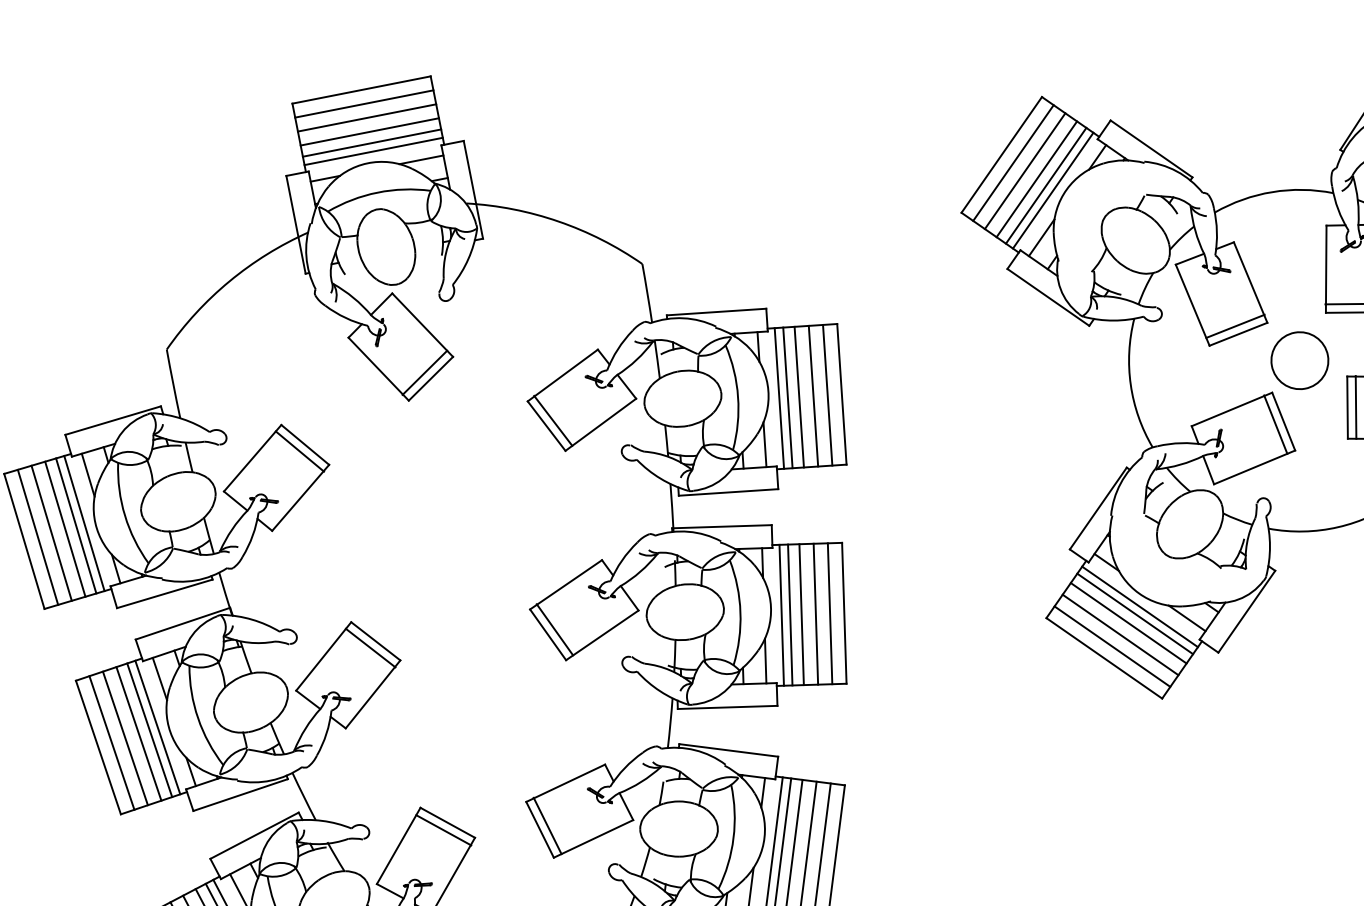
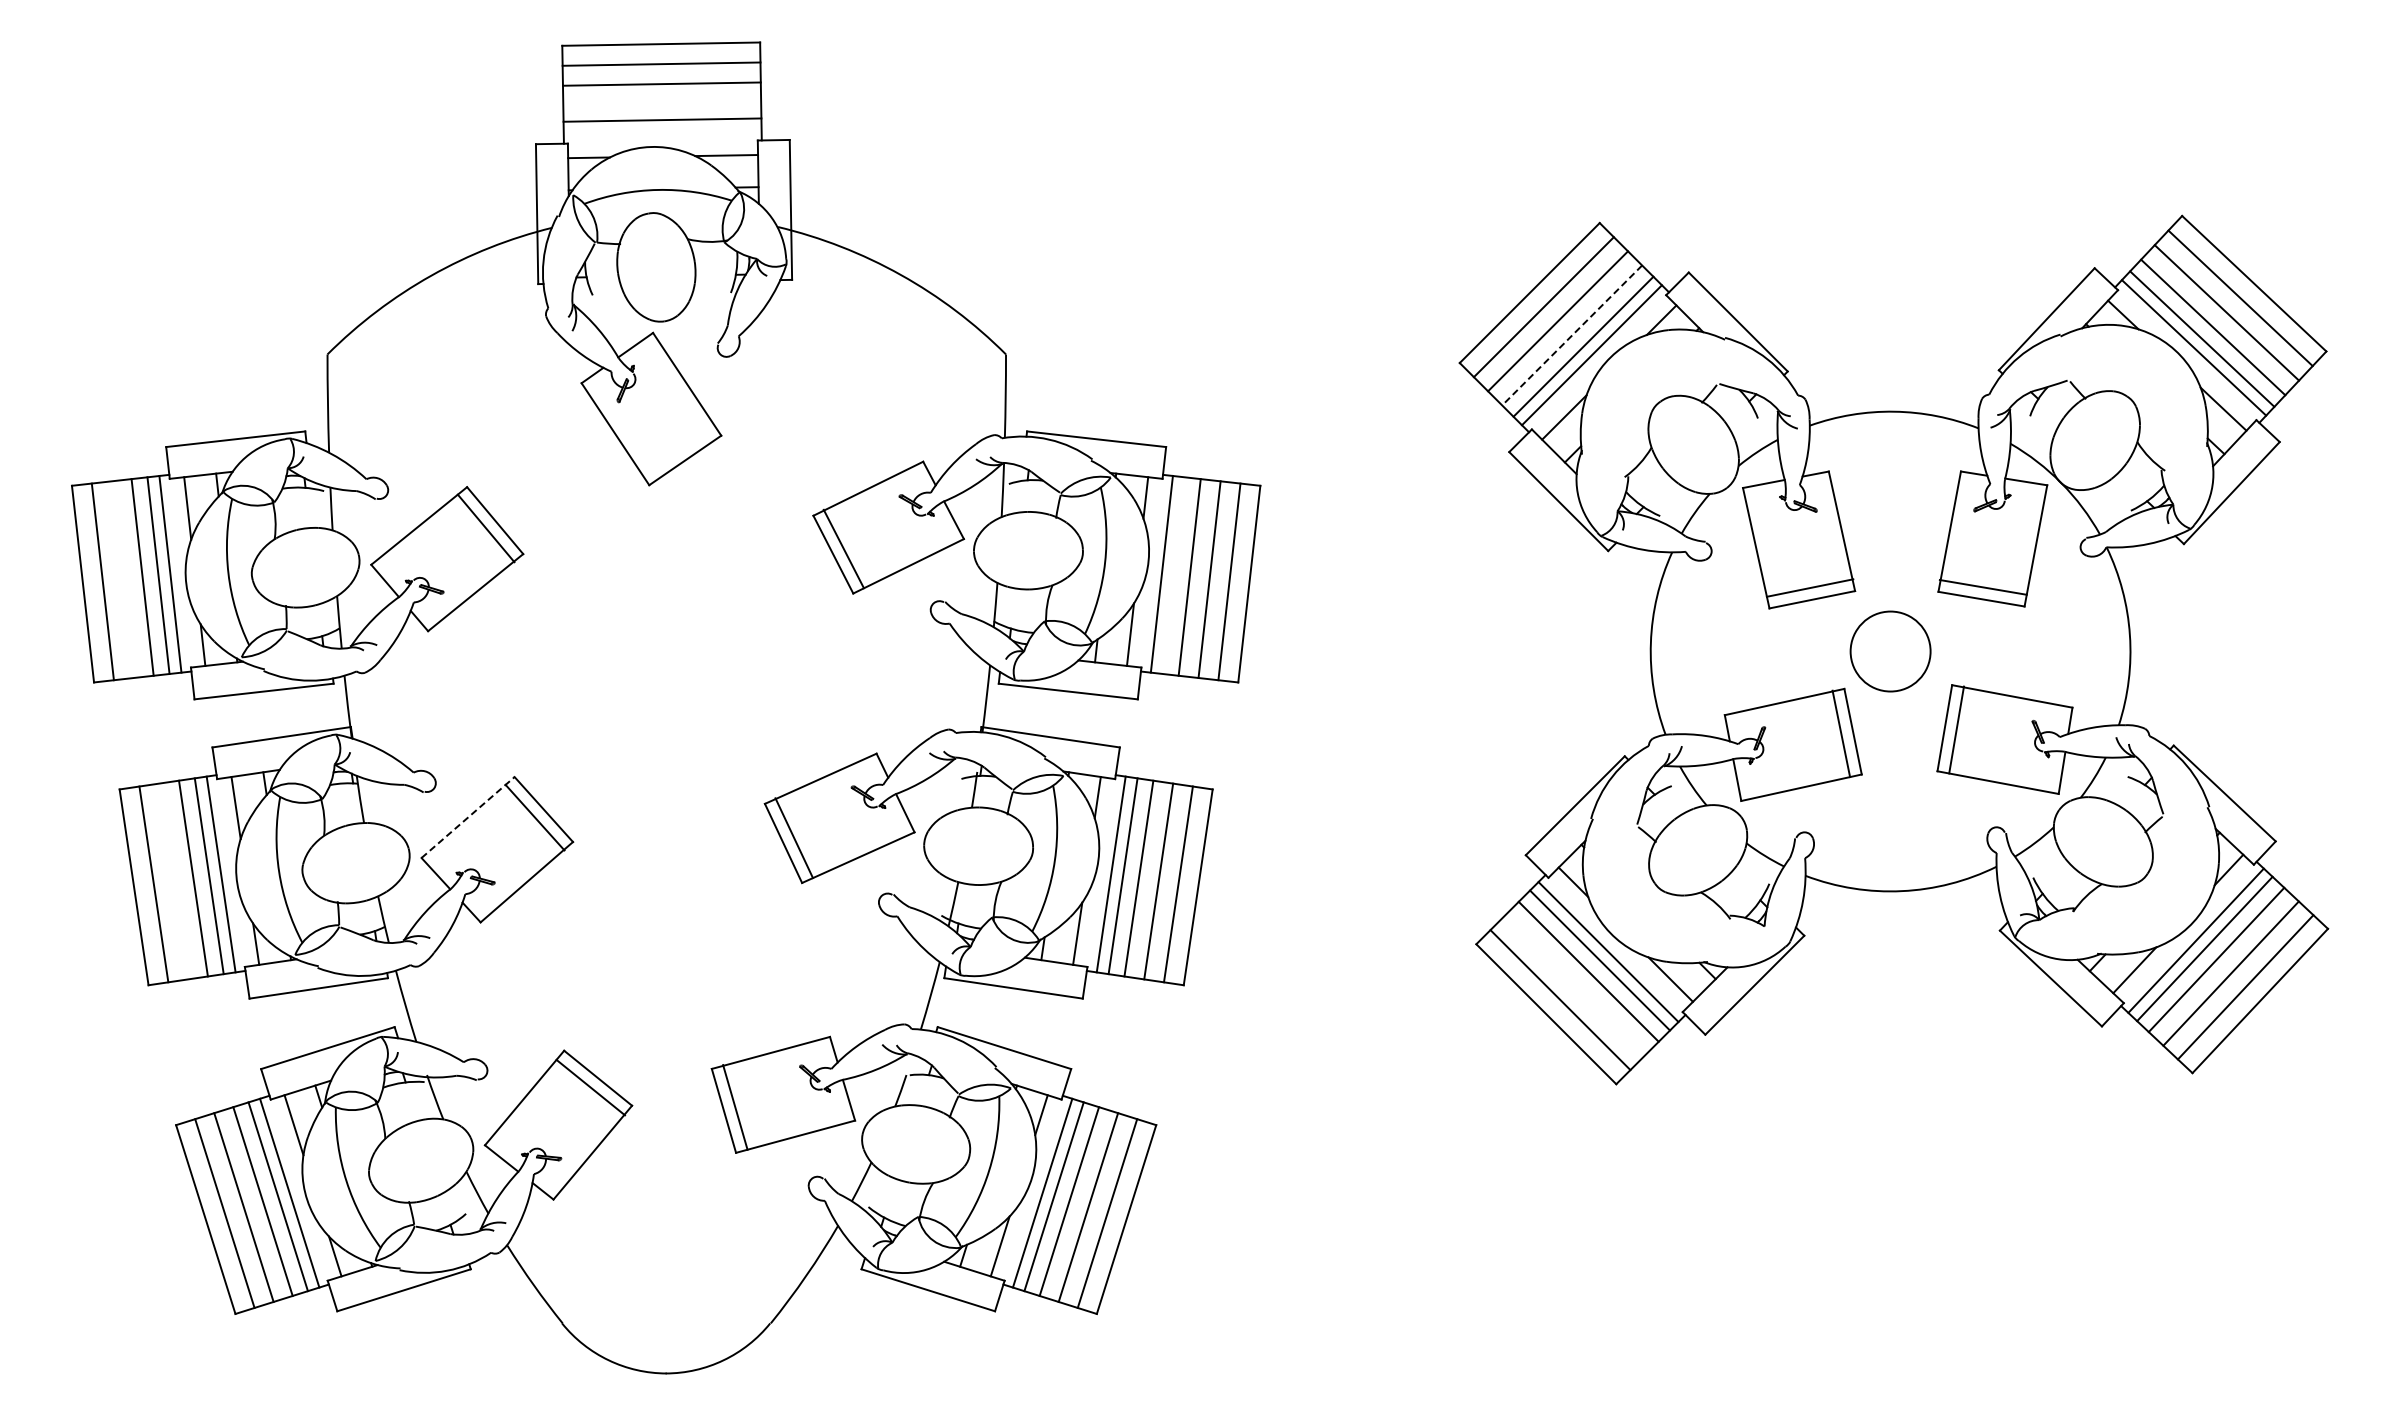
line: (369, 131) -> (662, 103), removed
line: (373, 151) -> (662, 131), removed
line: (1037, 179) -> (1572, 335), solid -> dashed
line: (424, 372) -> (678, 450), removed
line: (787, 397) -> (1173, 575), removed
line: (51, 533) -> (122, 579), removed
line: (1120, 634) -> (1574, 985), removed
line: (324, 656) -> (468, 817), solid -> dashed
line: (125, 738) -> (173, 881), removed

